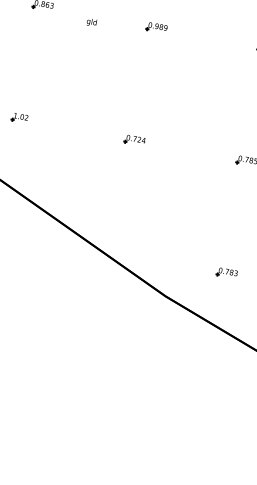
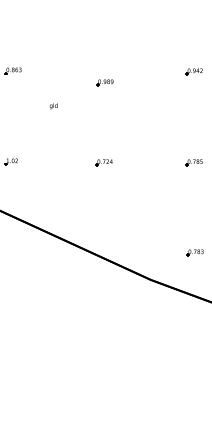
text: (91, 22) -> (53, 106), moved
part: (156, 27) -> (104, 82), moved

